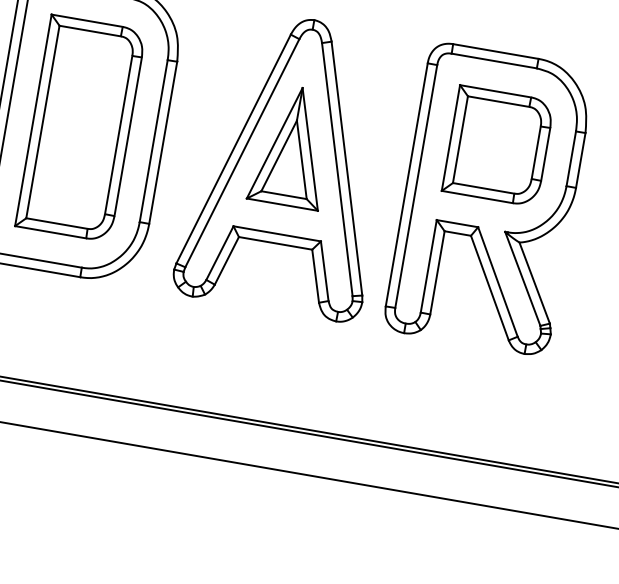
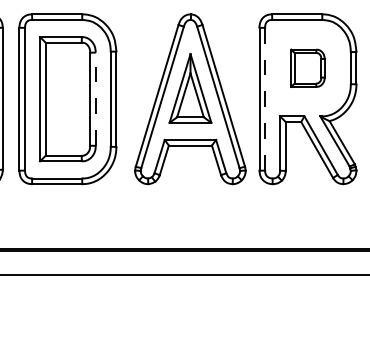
line: (127, 137) -> (95, 99), solid -> dashed
part: (497, 146) -> (307, 68), size x0.6
line: (417, 185) -> (265, 98), solid -> dashed

